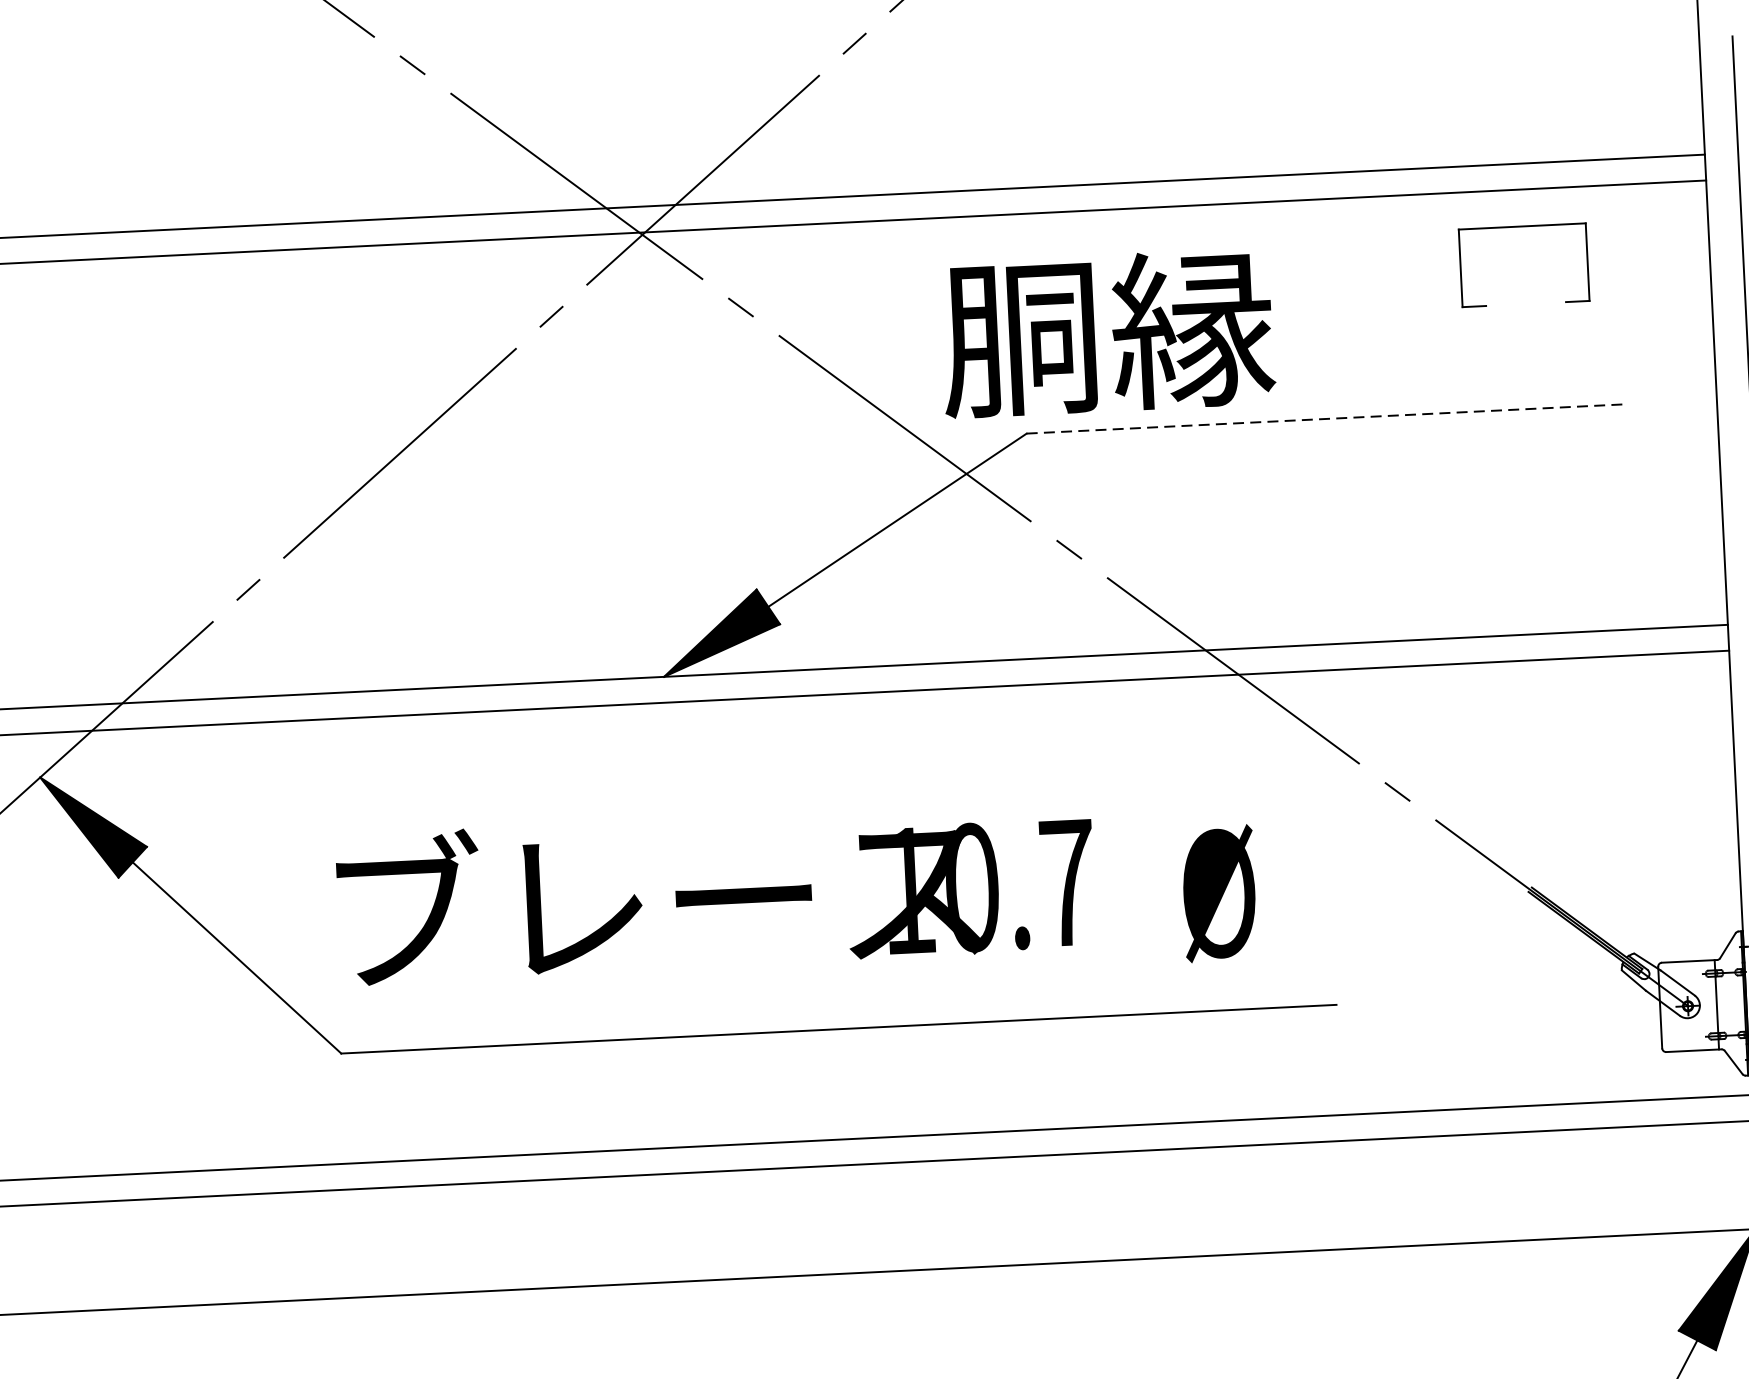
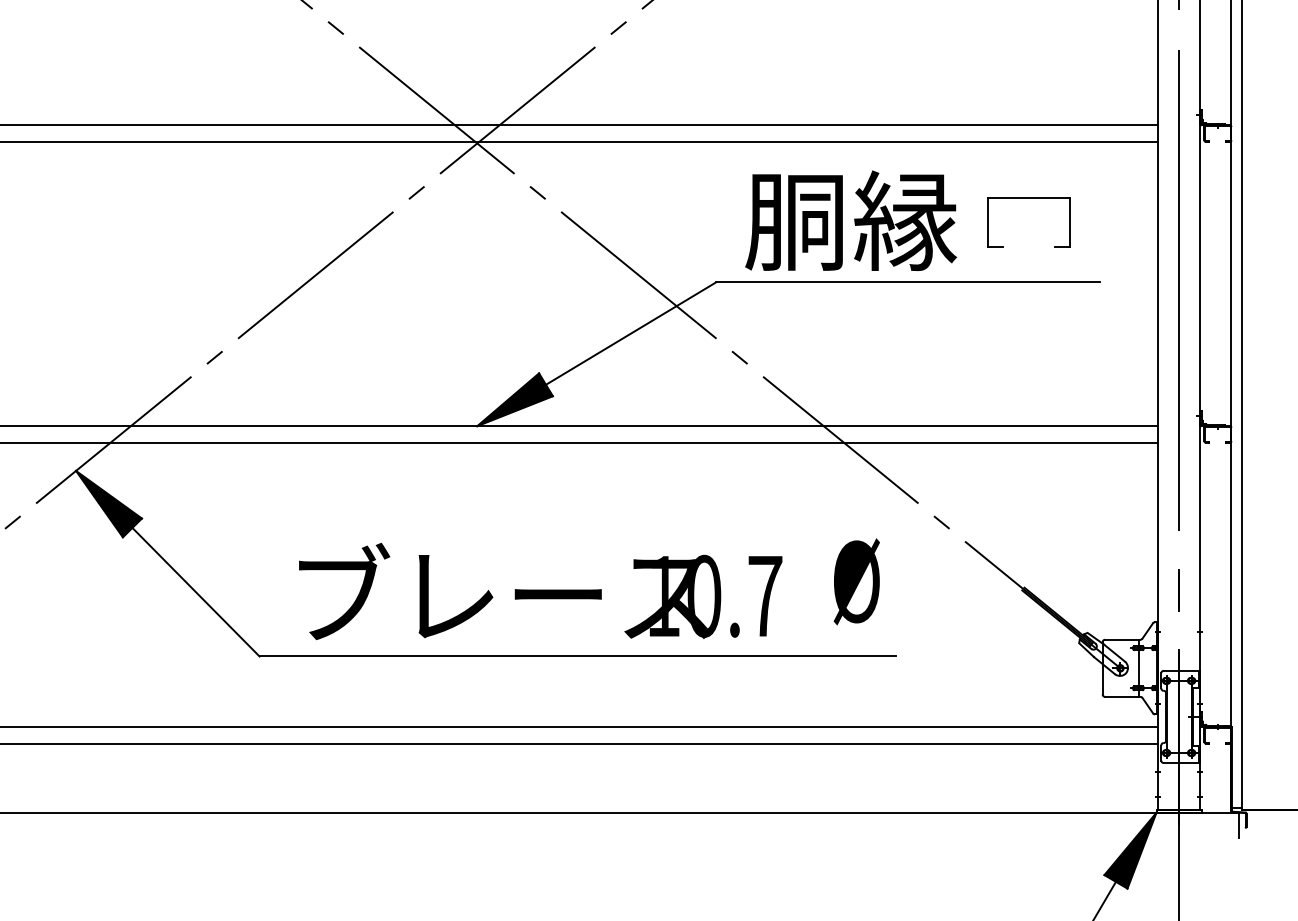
part: (1521, 227) -> (1028, 198), moved
text: (1108, 332) -> (851, 220), moved
line: (1325, 419) -> (907, 282), dashed -> solid
text: (715, 892) -> (540, 591), moved
text: (1218, 893) -> (856, 581), moved

